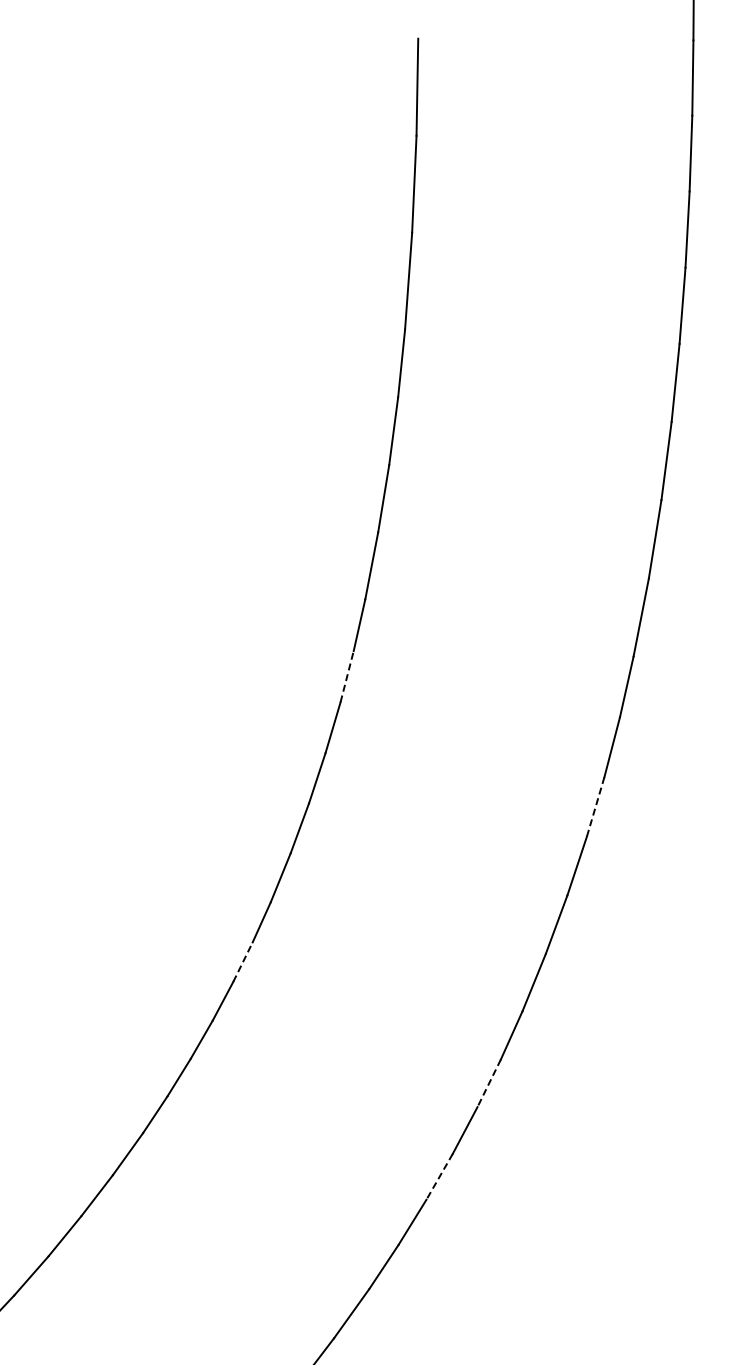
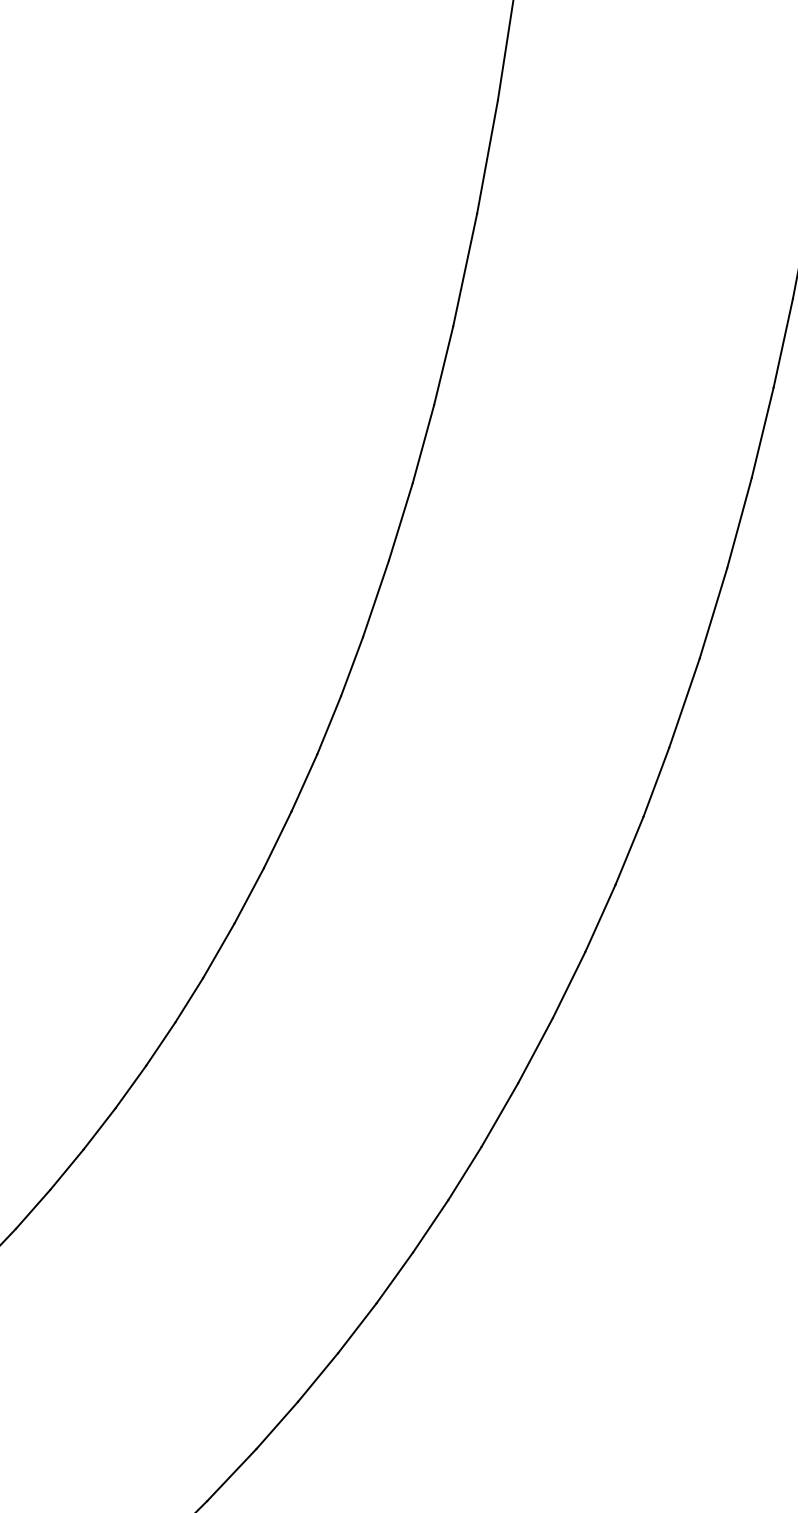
line: (347, 676) -> (329, 725), dashed -> solid
line: (595, 807) -> (600, 919), dashed -> solid
line: (243, 962) -> (161, 1044), dashed -> solid
line: (488, 1083) -> (429, 1226), dashed -> solid
line: (439, 1177) -> (357, 1328), dashed -> solid

